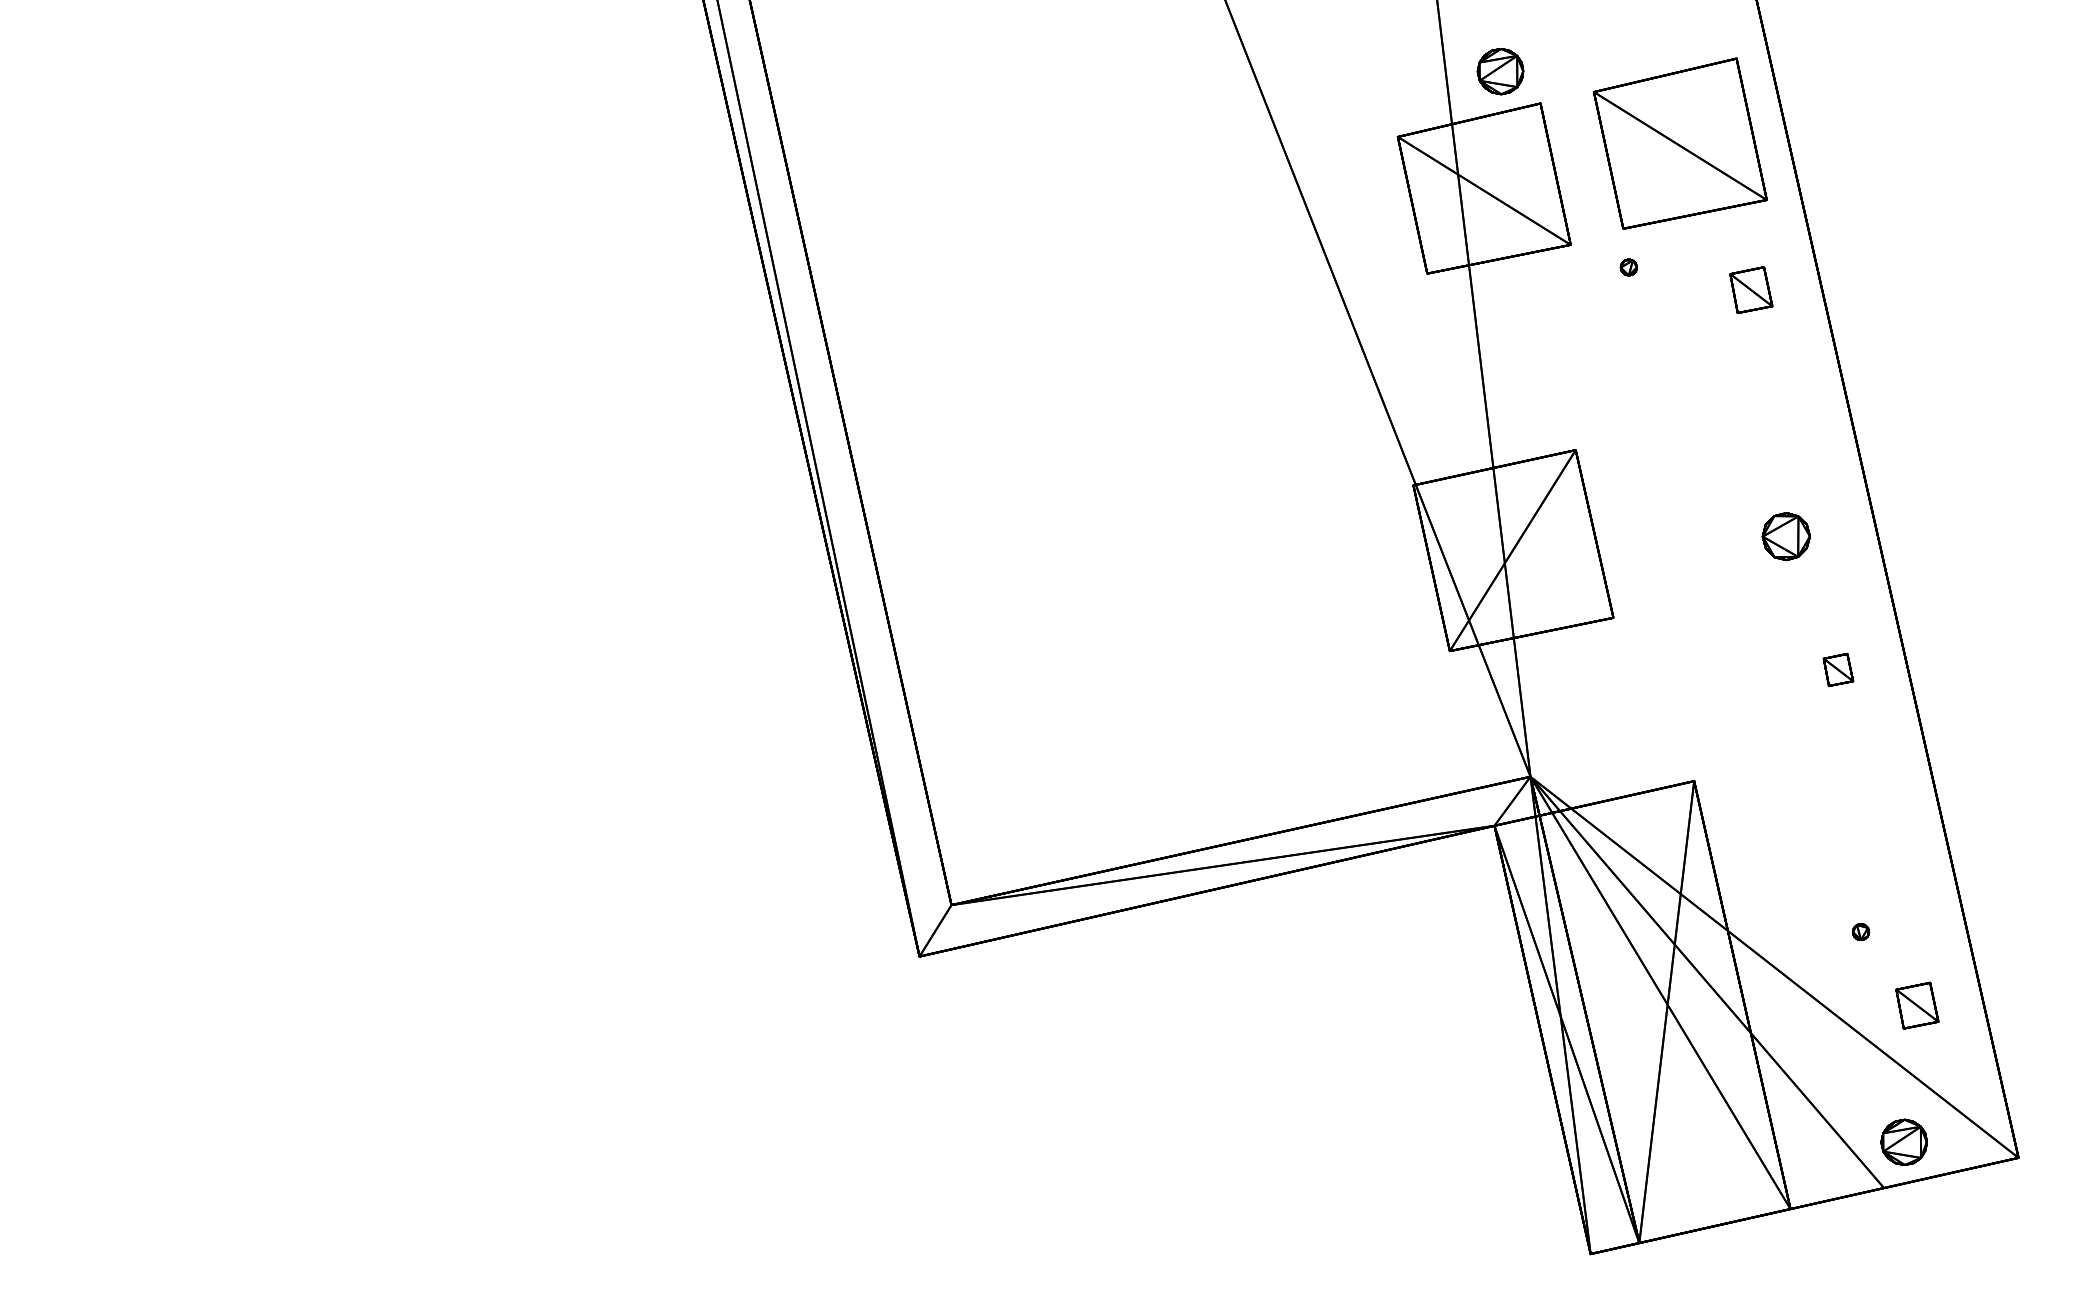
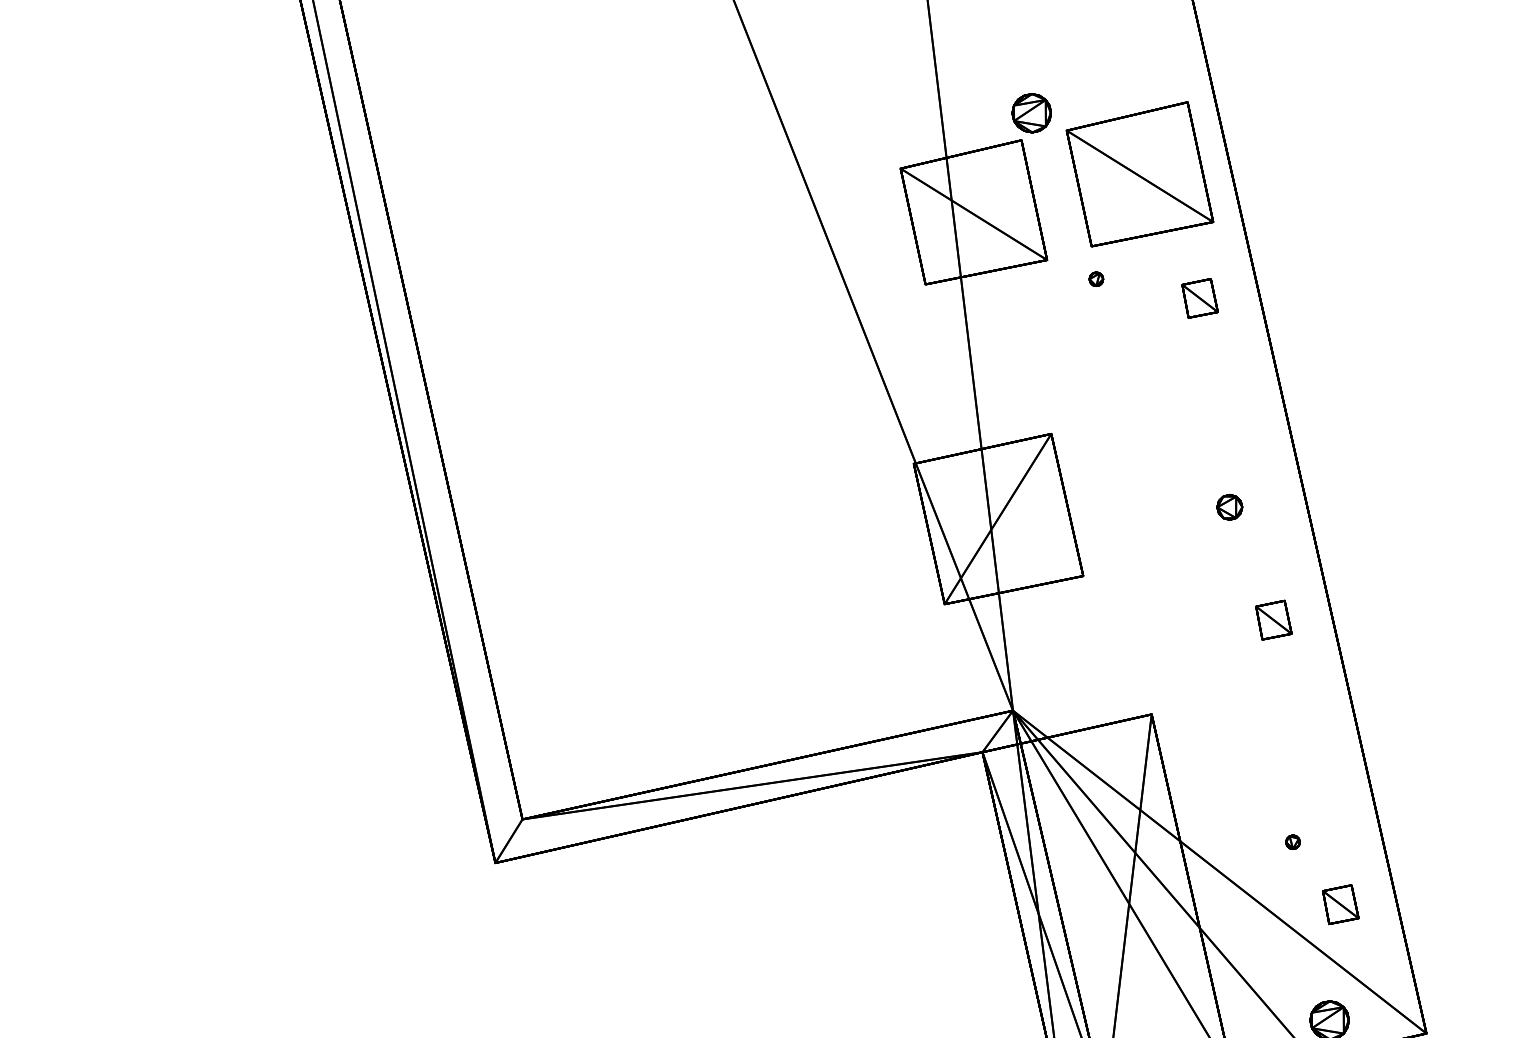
part: (1500, 71) -> (1031, 113), moved
part: (1786, 536) -> (1229, 507), size x0.62
part: (1838, 669) -> (1273, 619), size x1.43

